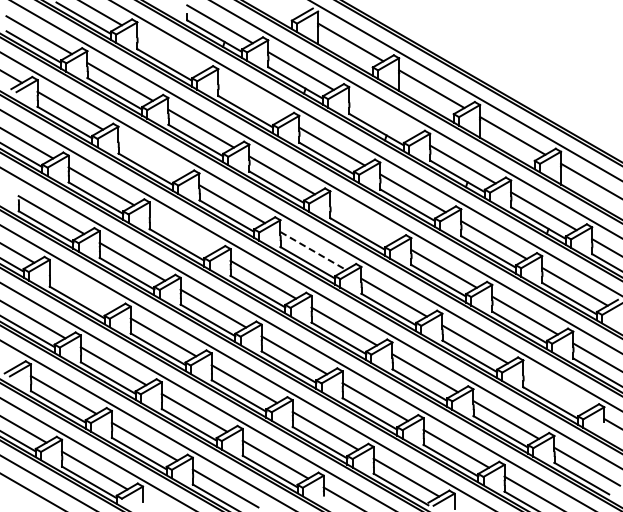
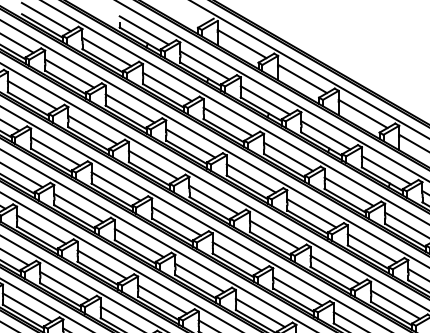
line: (169, 53) -> (106, 52), added
line: (250, 99) -> (167, 86), added
line: (381, 117) -> (264, 100), added
line: (151, 157) -> (93, 130), added
line: (362, 222) -> (250, 178), added
line: (182, 232) -> (116, 186), added
line: (313, 250) -> (214, 199), dashed -> solid
line: (82, 290) -> (41, 229), added
line: (555, 391) -> (395, 305), added

